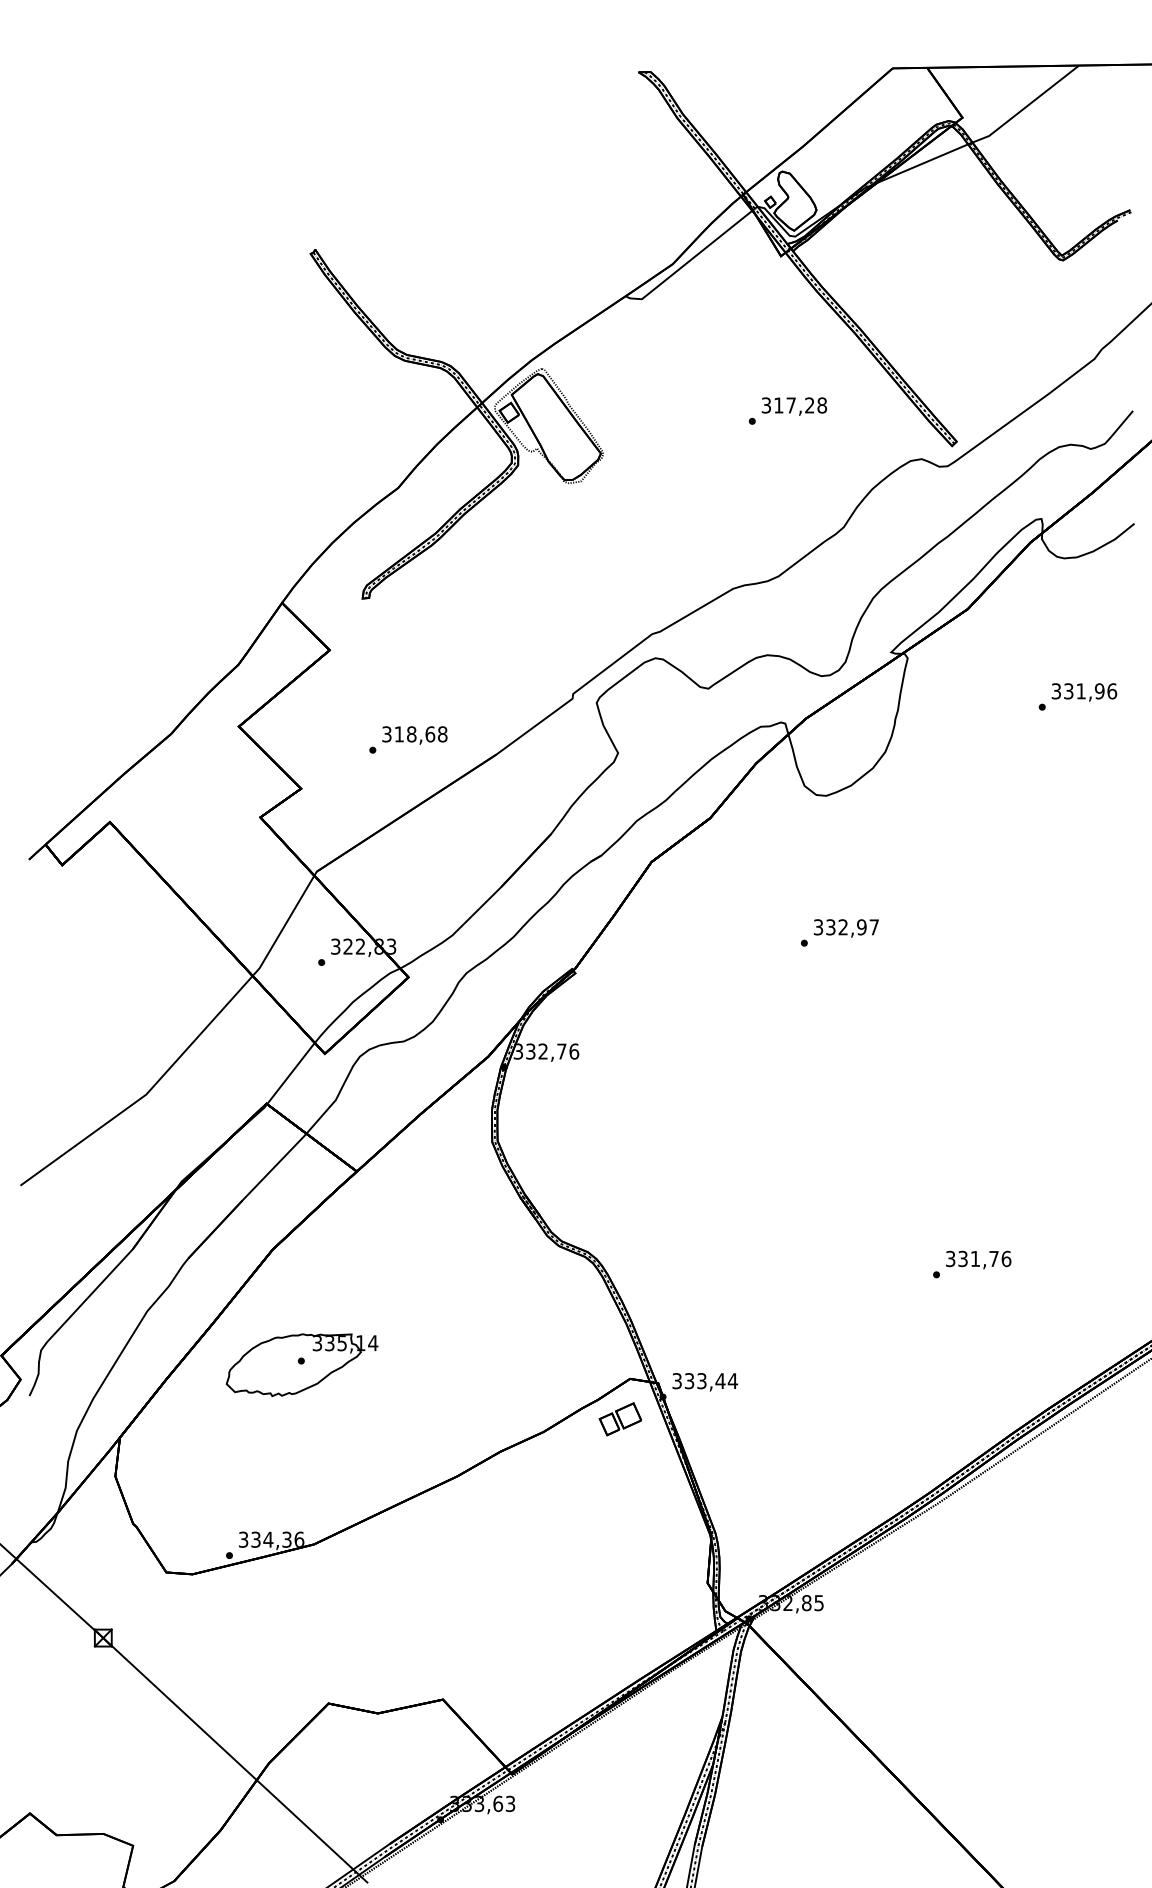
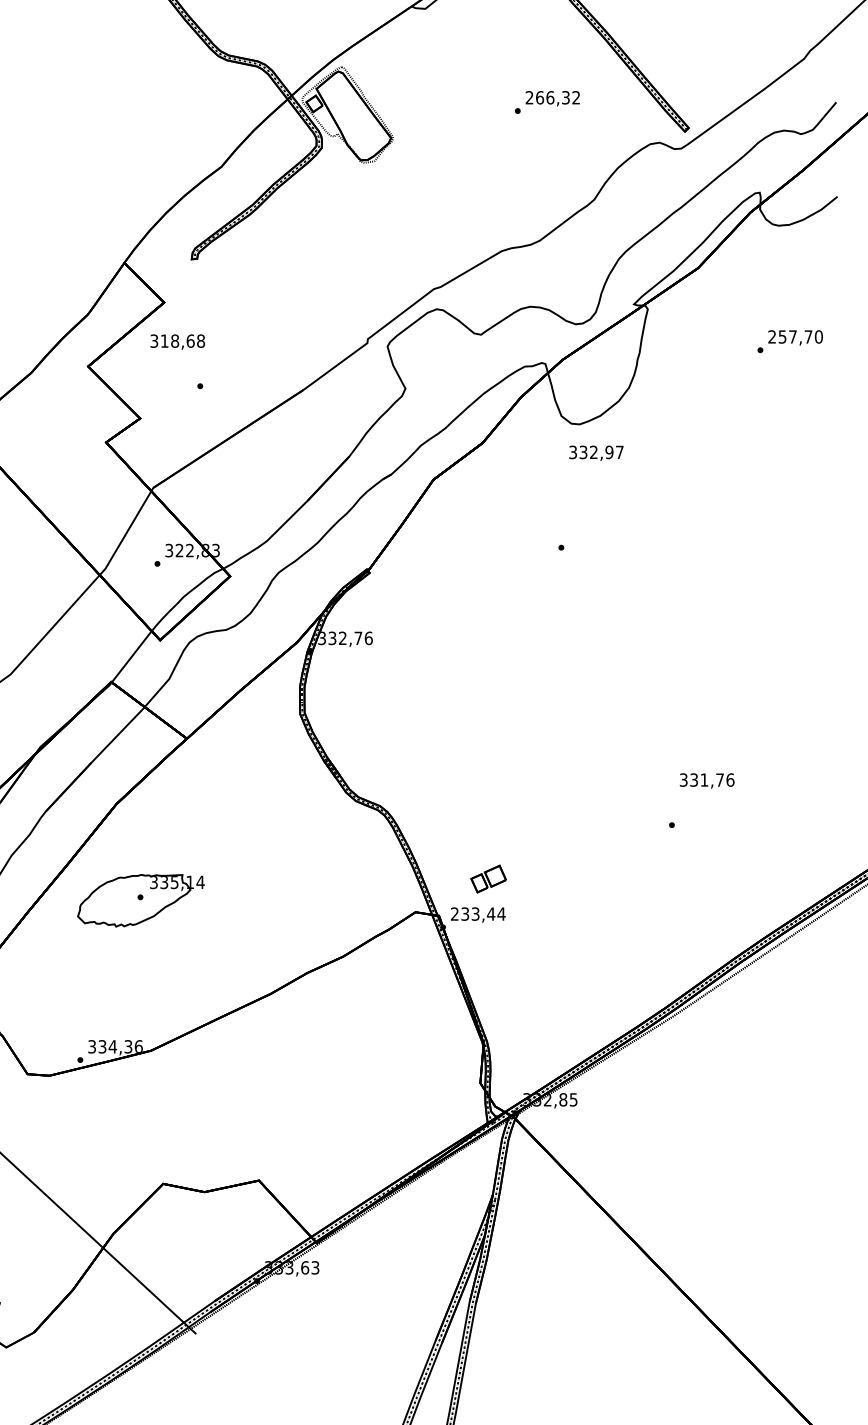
text: (794, 405) -> (553, 97), 317,28 -> 266,32
text: (1084, 691) -> (795, 337), 331,96 -> 257,70
text: (414, 735) -> (177, 342), moved
text: (845, 928) -> (595, 453), moved
text: (978, 1259) -> (707, 780), moved
text: (676, 1381) -> (454, 914), 333,44 -> 233,44
part: (619, 1419) -> (487, 879), moved

